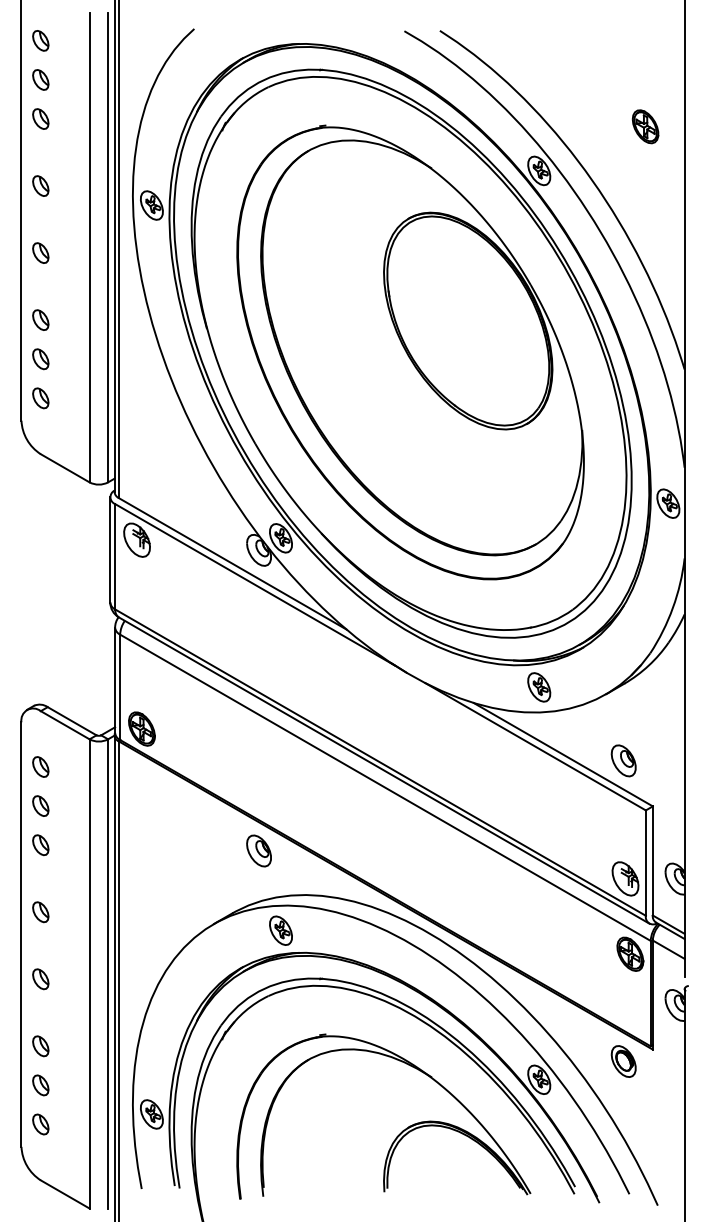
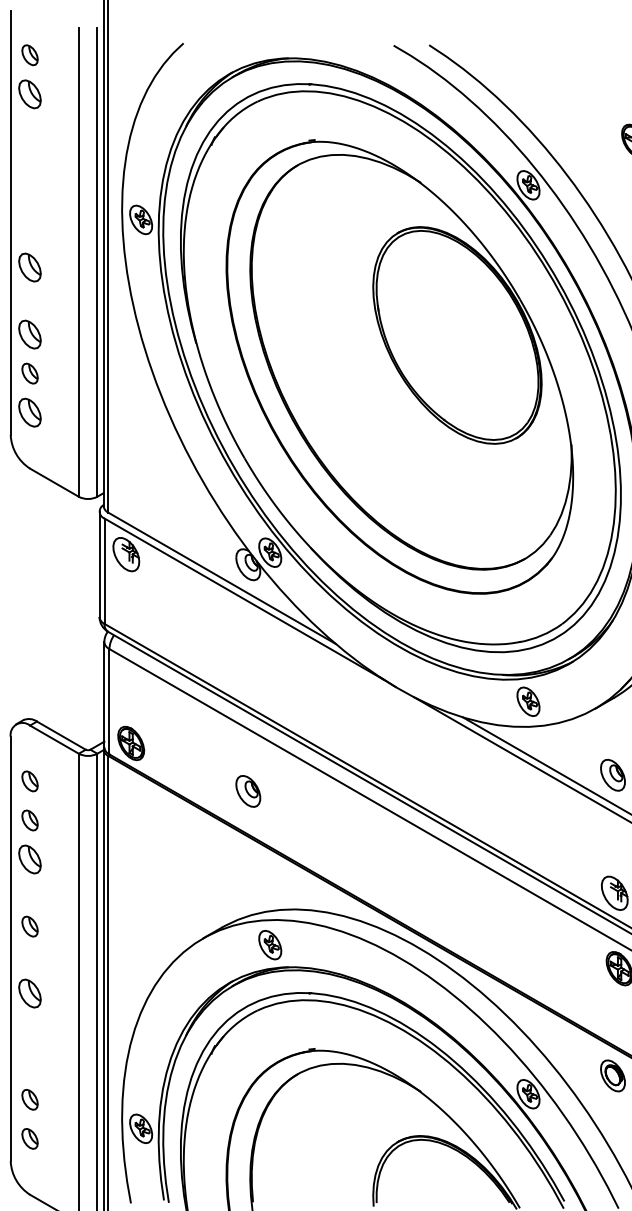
part: (40, 79) -> (29, 93), size x1.4
part: (40, 118) -> (29, 132), removed
part: (40, 185) -> (29, 199), removed
part: (40, 252) -> (29, 266), size x1.4
part: (40, 319) -> (29, 333), size x1.4
part: (40, 398) -> (29, 412), size x1.4
part: (40, 845) -> (29, 859), size x1.4
part: (258, 850) -> (247, 790), moved
part: (40, 979) -> (29, 993), size x1.4
part: (40, 1046) -> (29, 1060), removed

